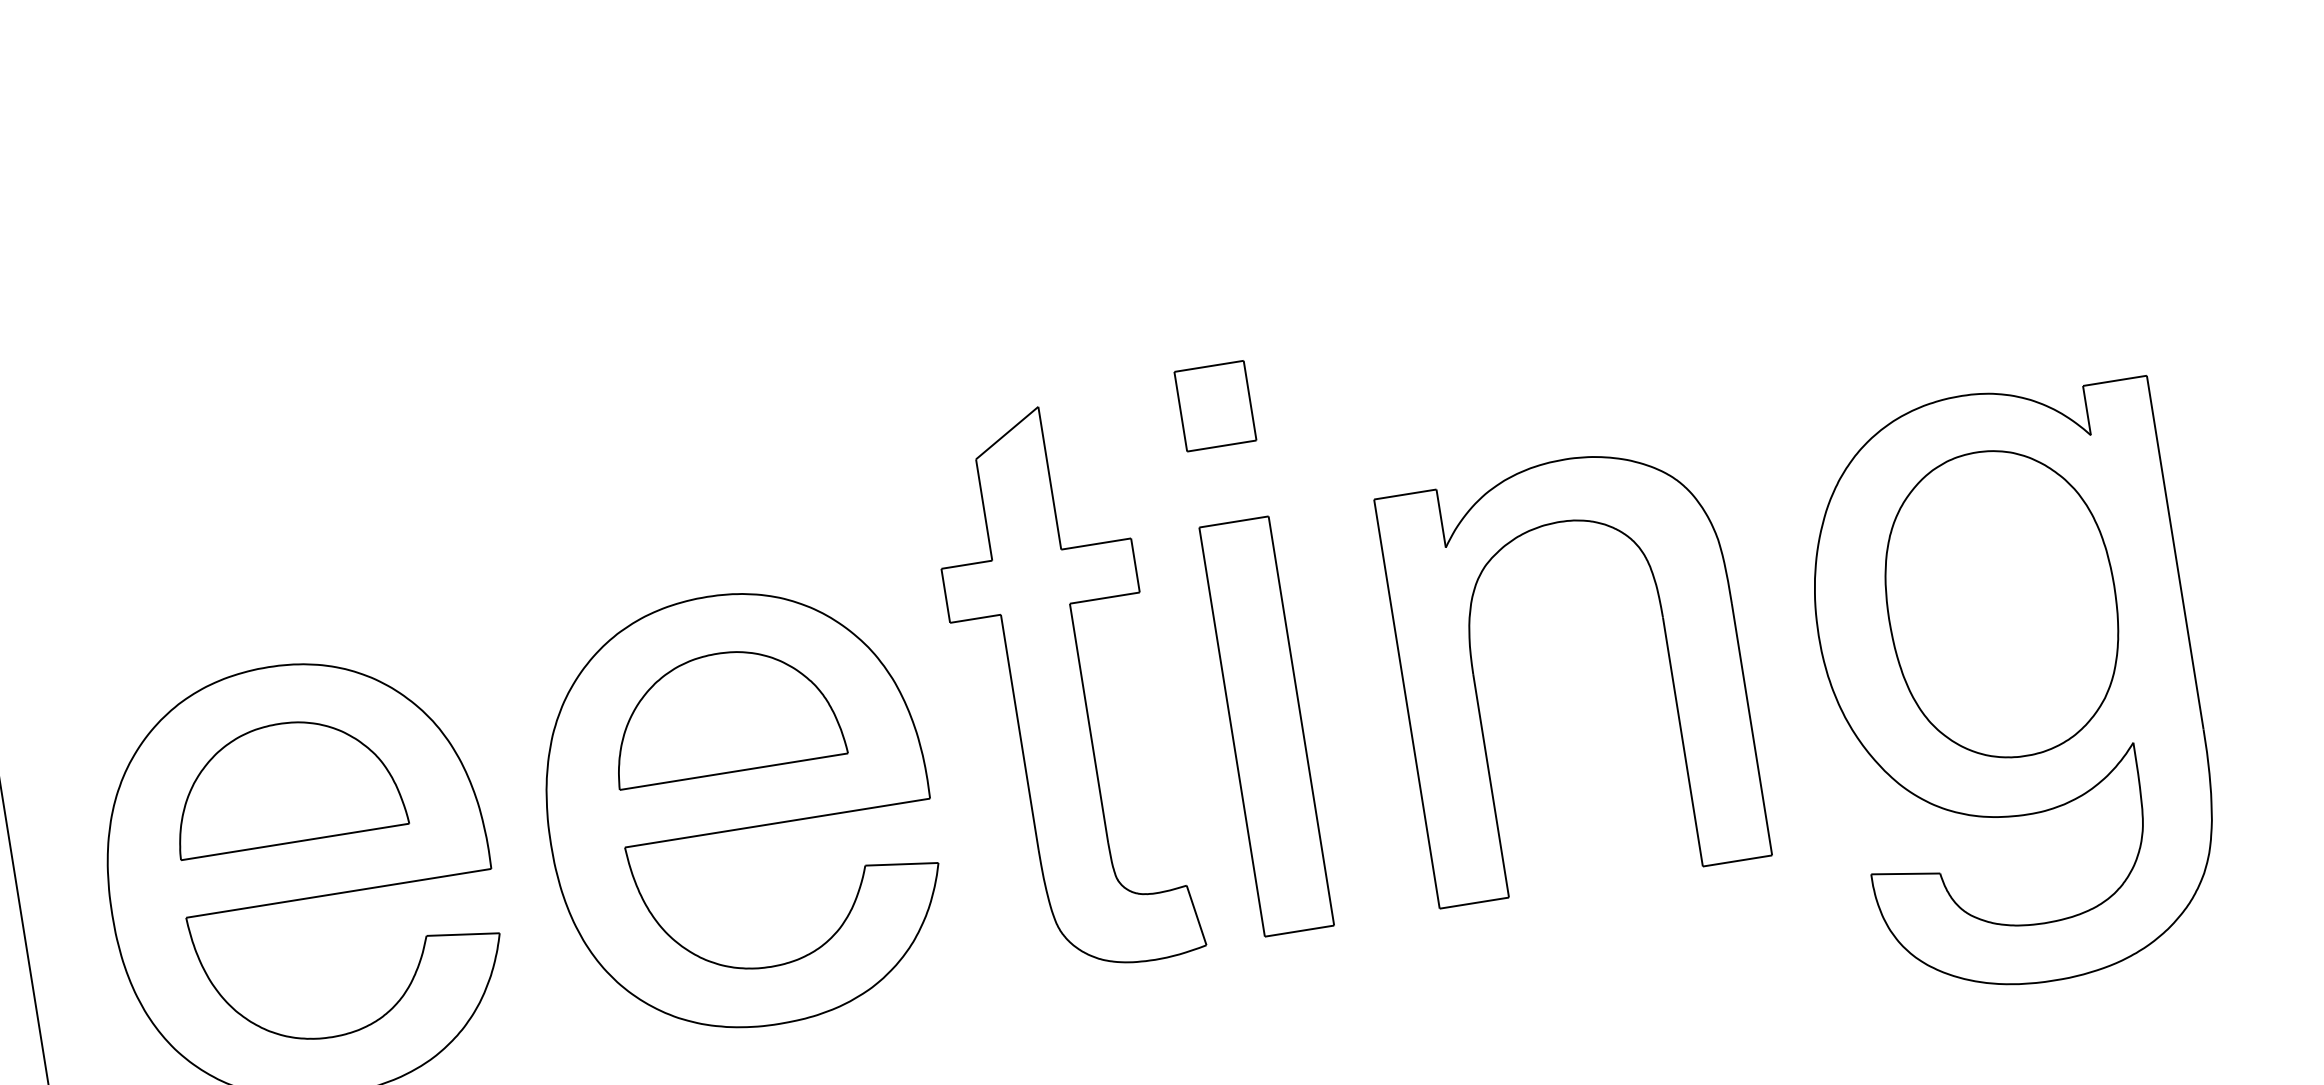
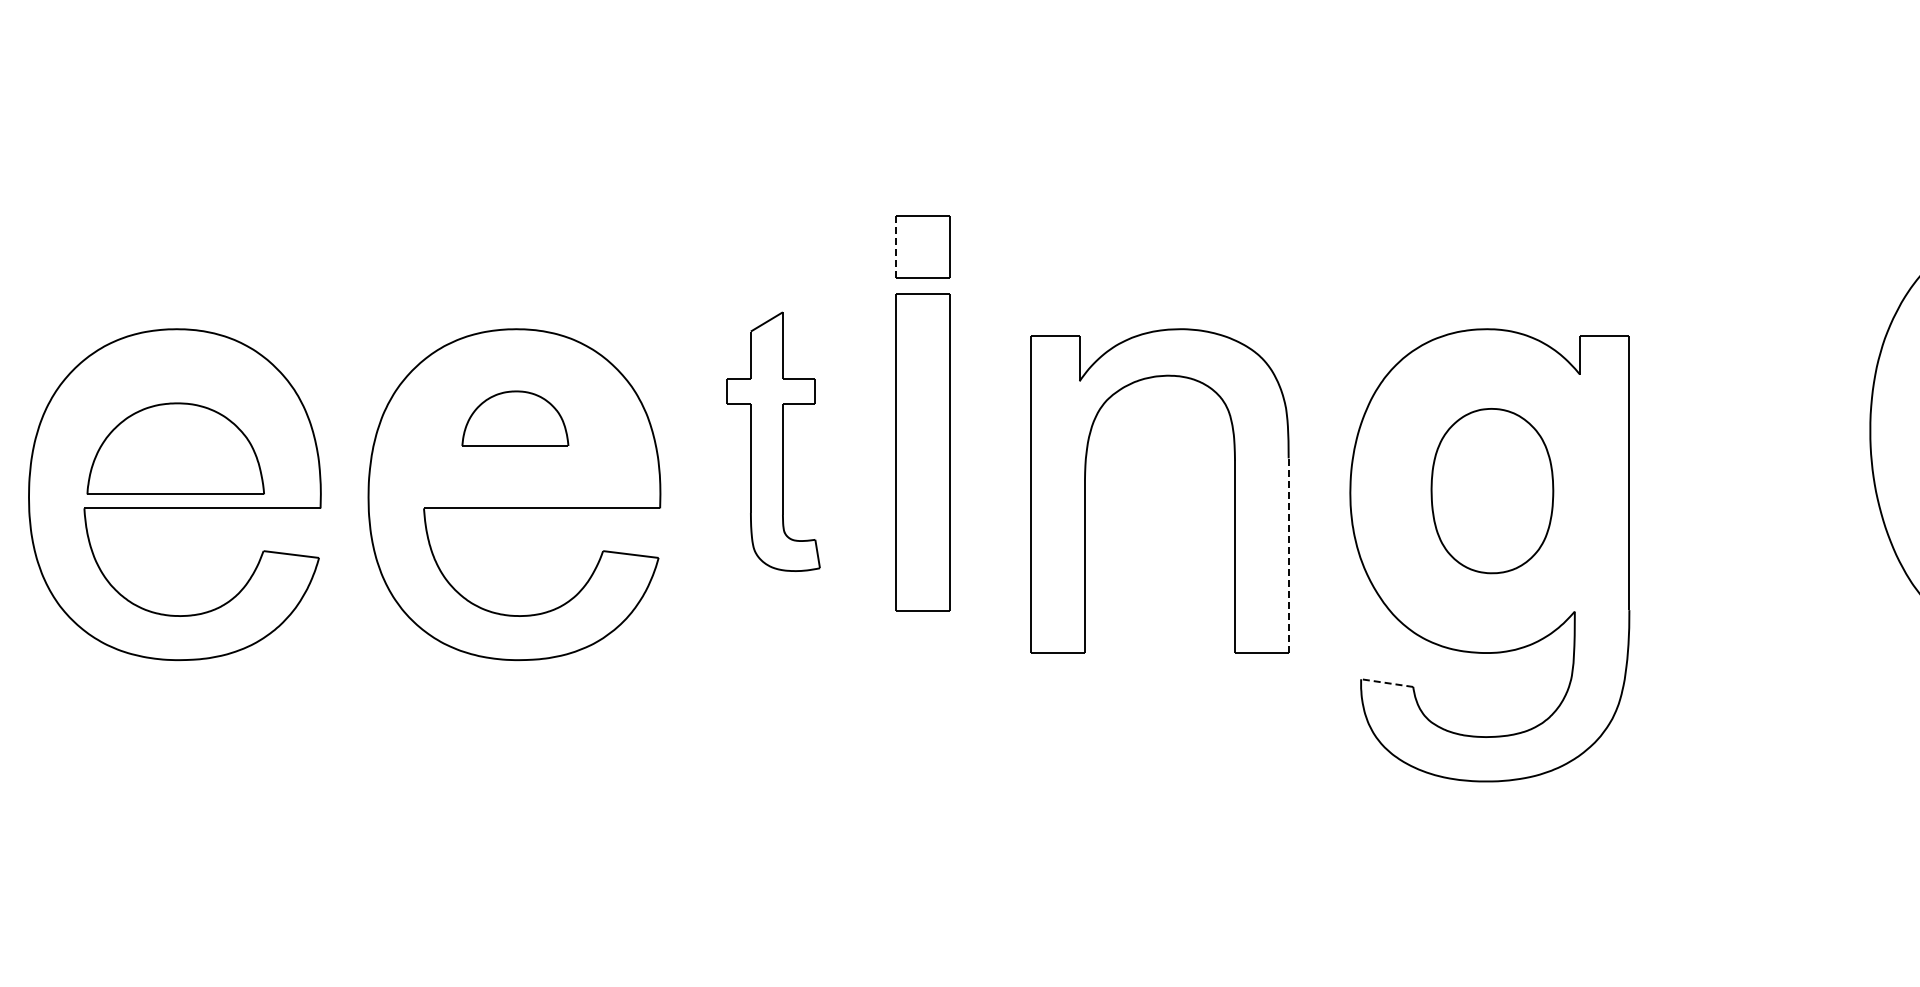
line: (1181, 411) -> (896, 246), solid -> dashed
part: (2001, 603) -> (1492, 490), size x0.7
part: (1062, 688) -> (773, 441), size x0.6
part: (724, 712) -> (515, 418), size x0.6
part: (1266, 726) -> (922, 452), moved
line: (1751, 729) -> (1288, 555), solid -> dashed
part: (285, 782) -> (175, 448), moved
line: (1904, 874) -> (1386, 683), solid -> dashed

